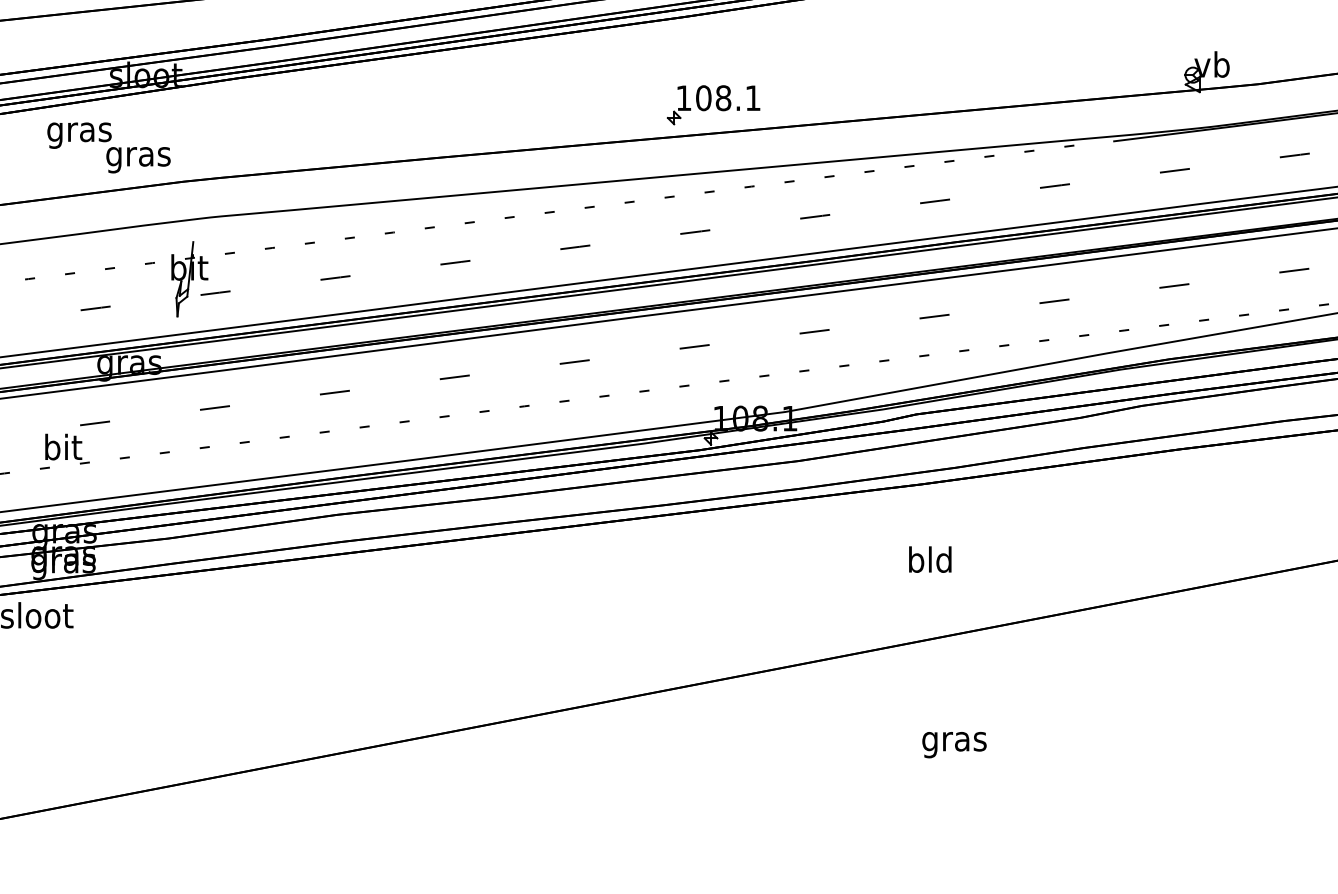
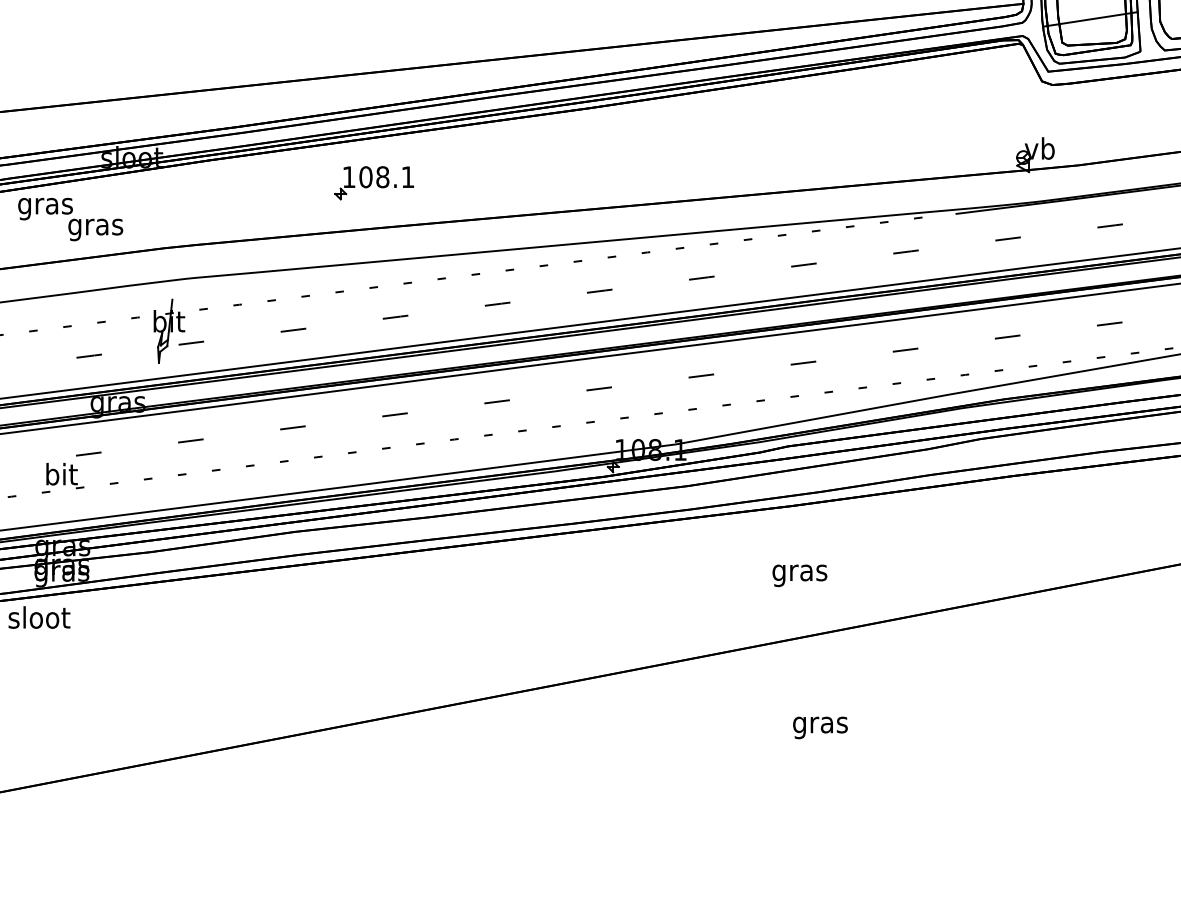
part: (712, 105) -> (373, 183), moved
text: (108, 147) -> (70, 219), moved
text: (929, 562) -> (799, 572), bld -> gras

